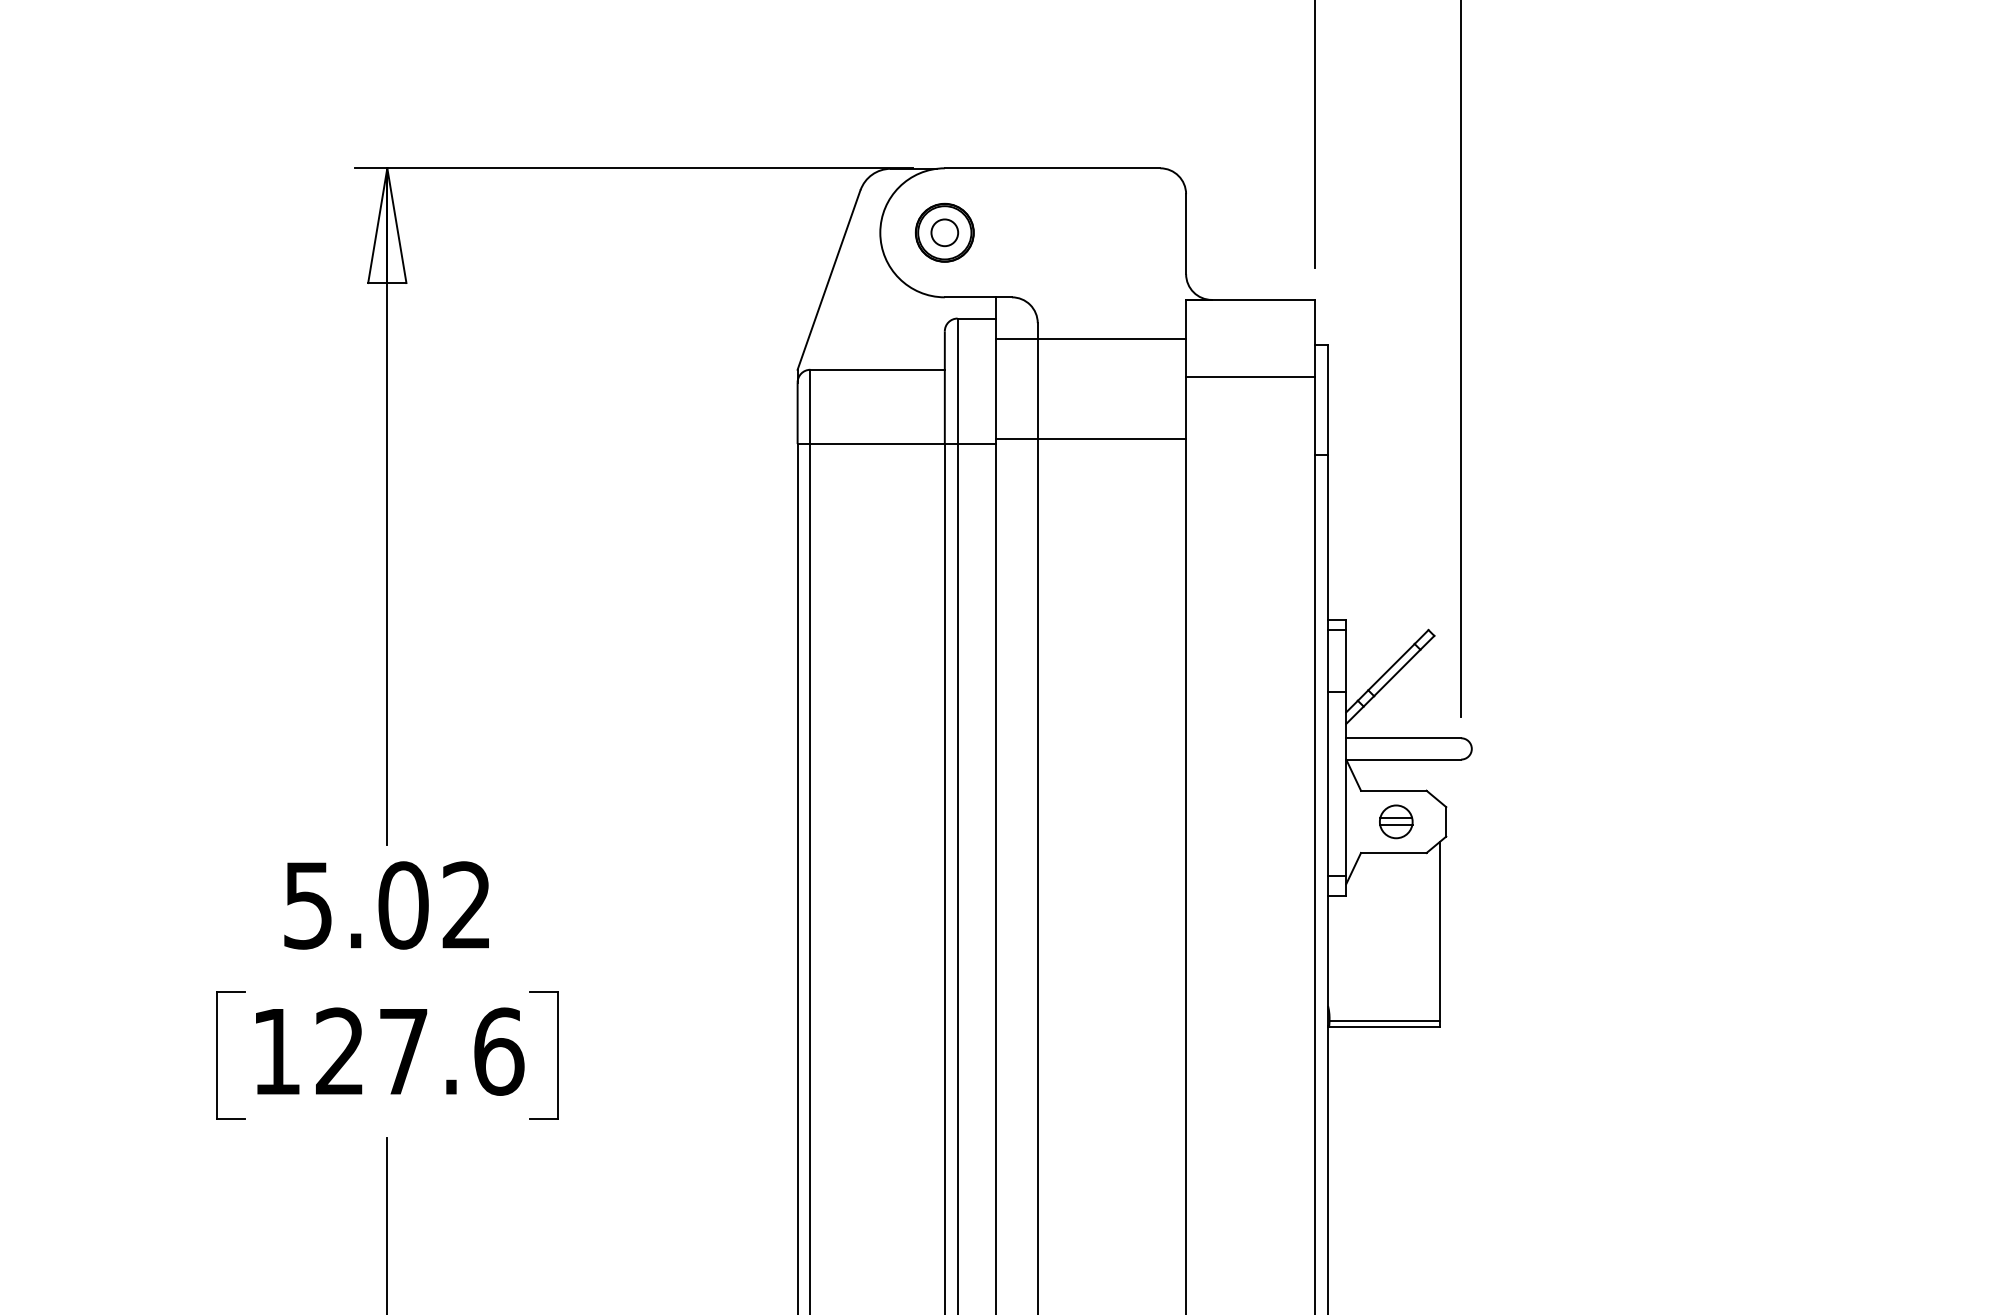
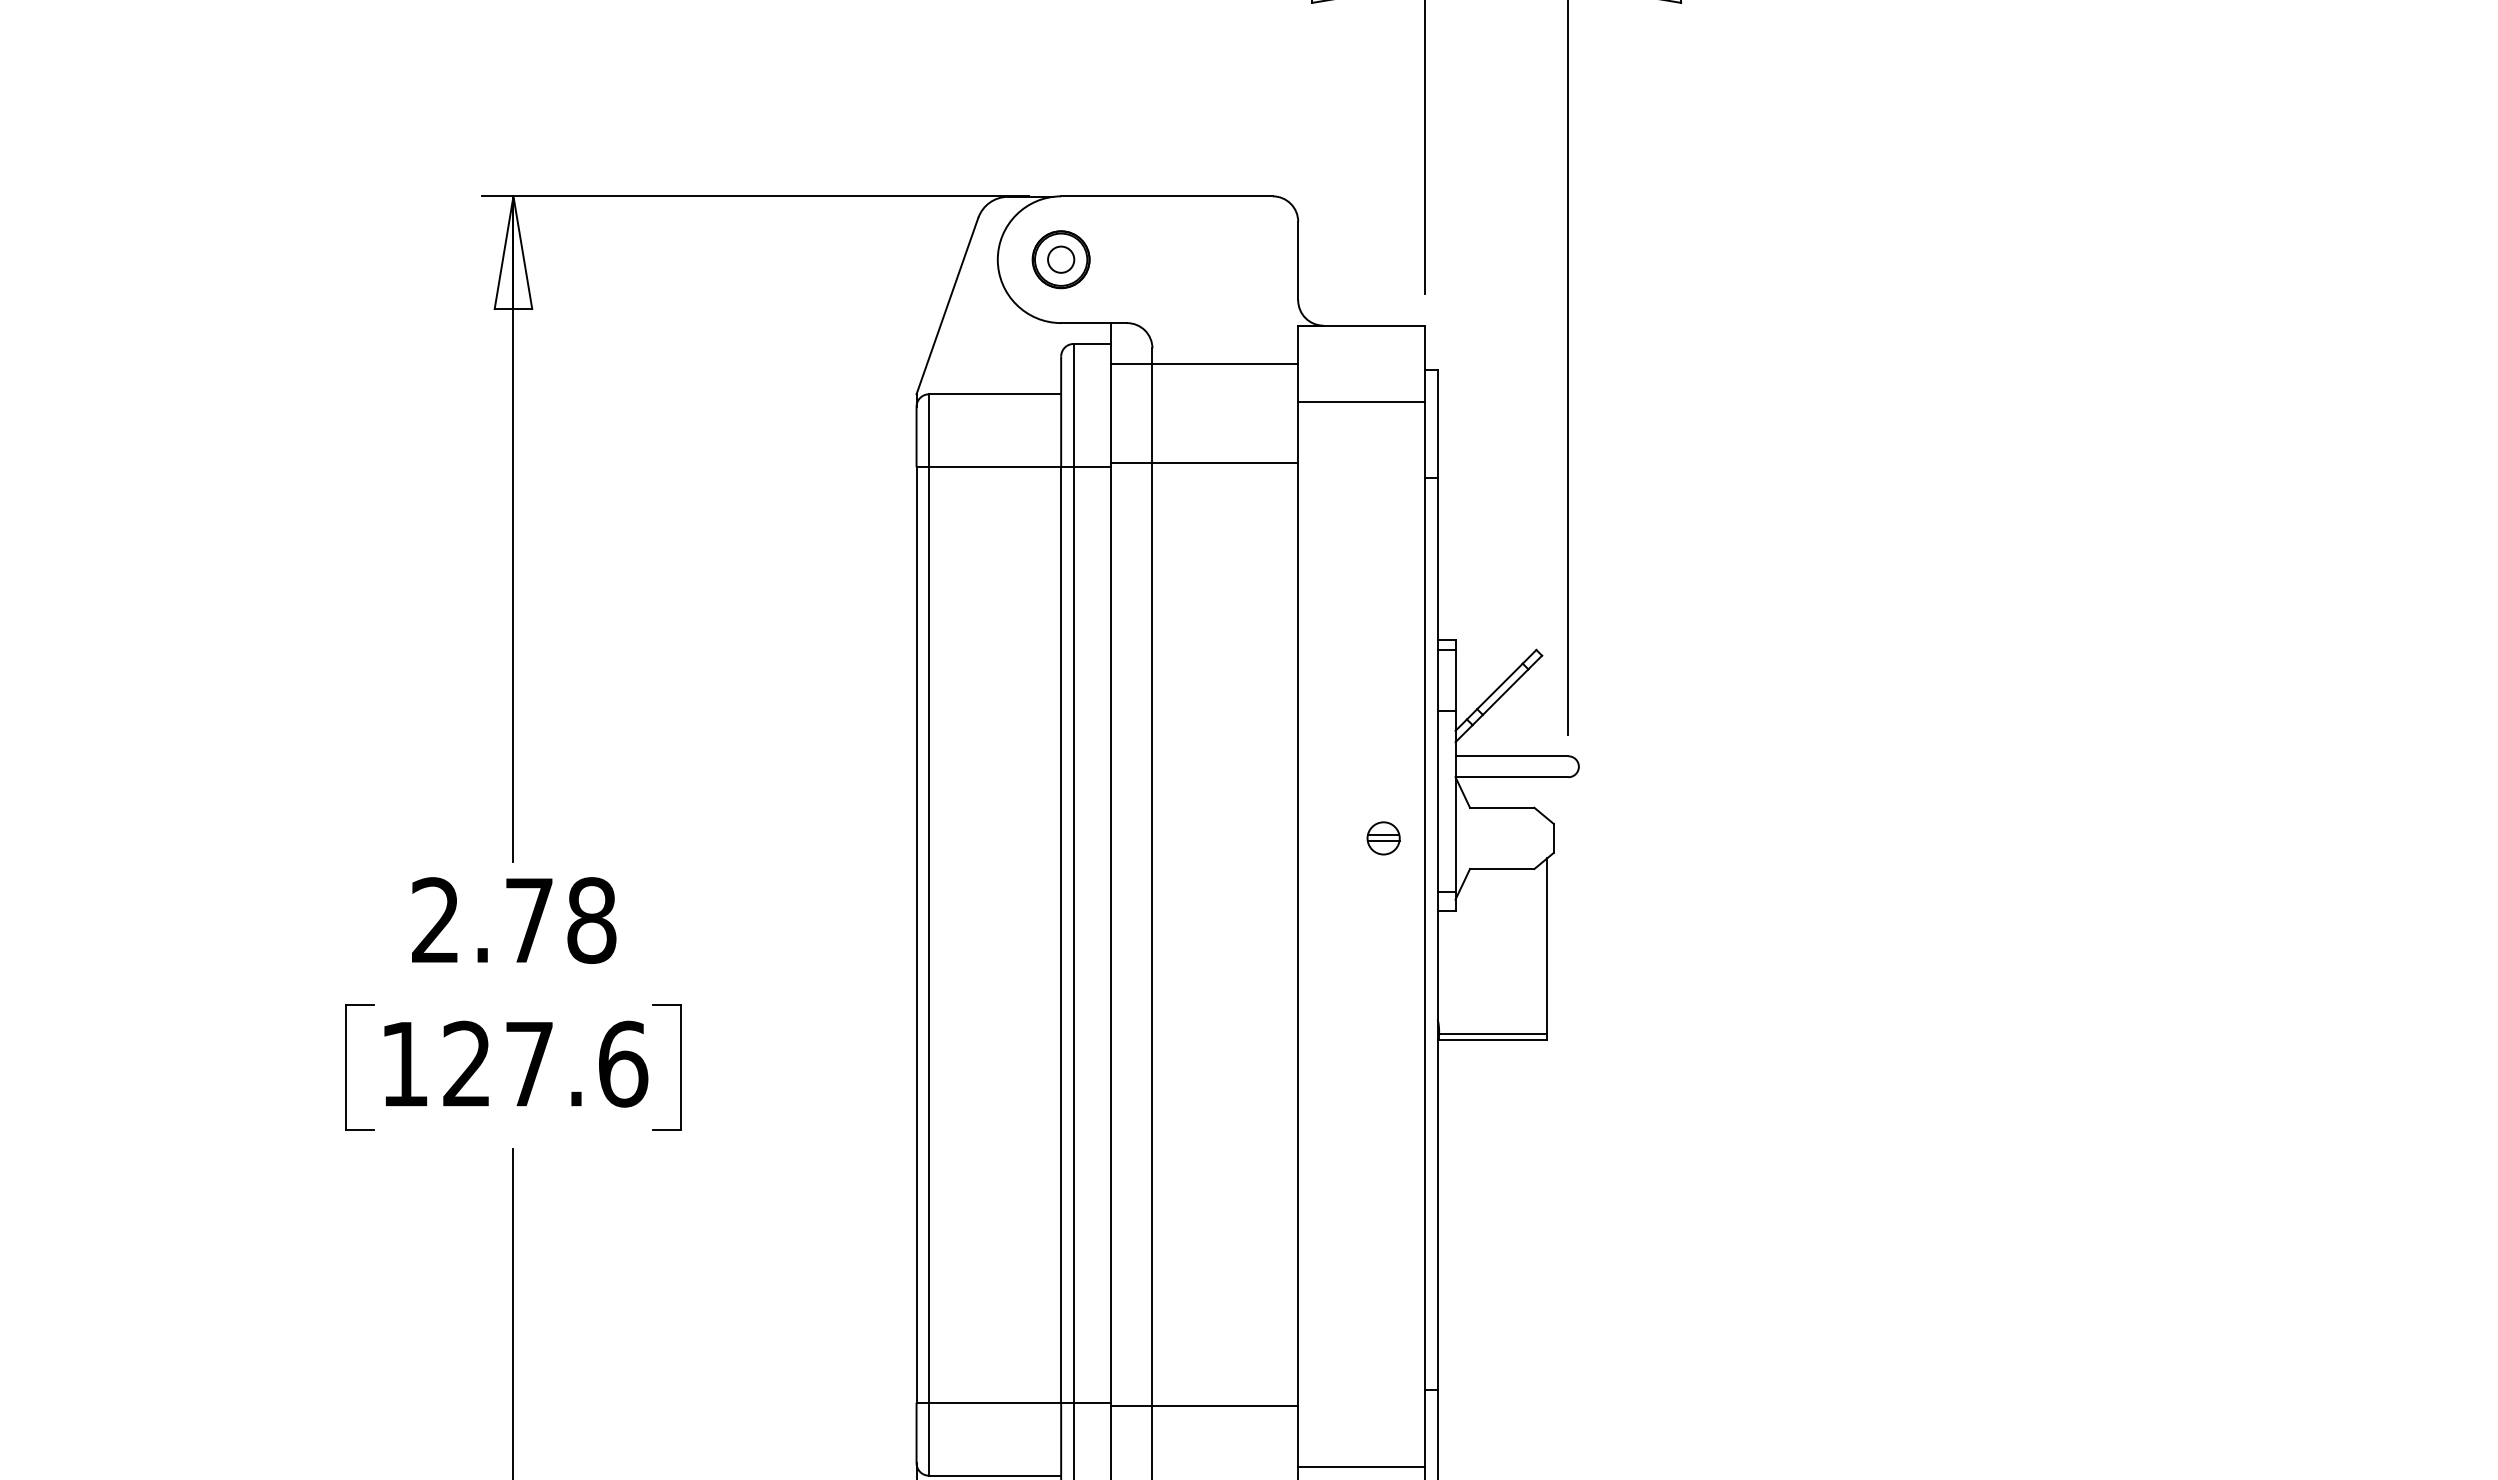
part: (1396, 821) -> (1383, 838), moved
text: (388, 905) -> (514, 920), 5.02 -> 2.78

